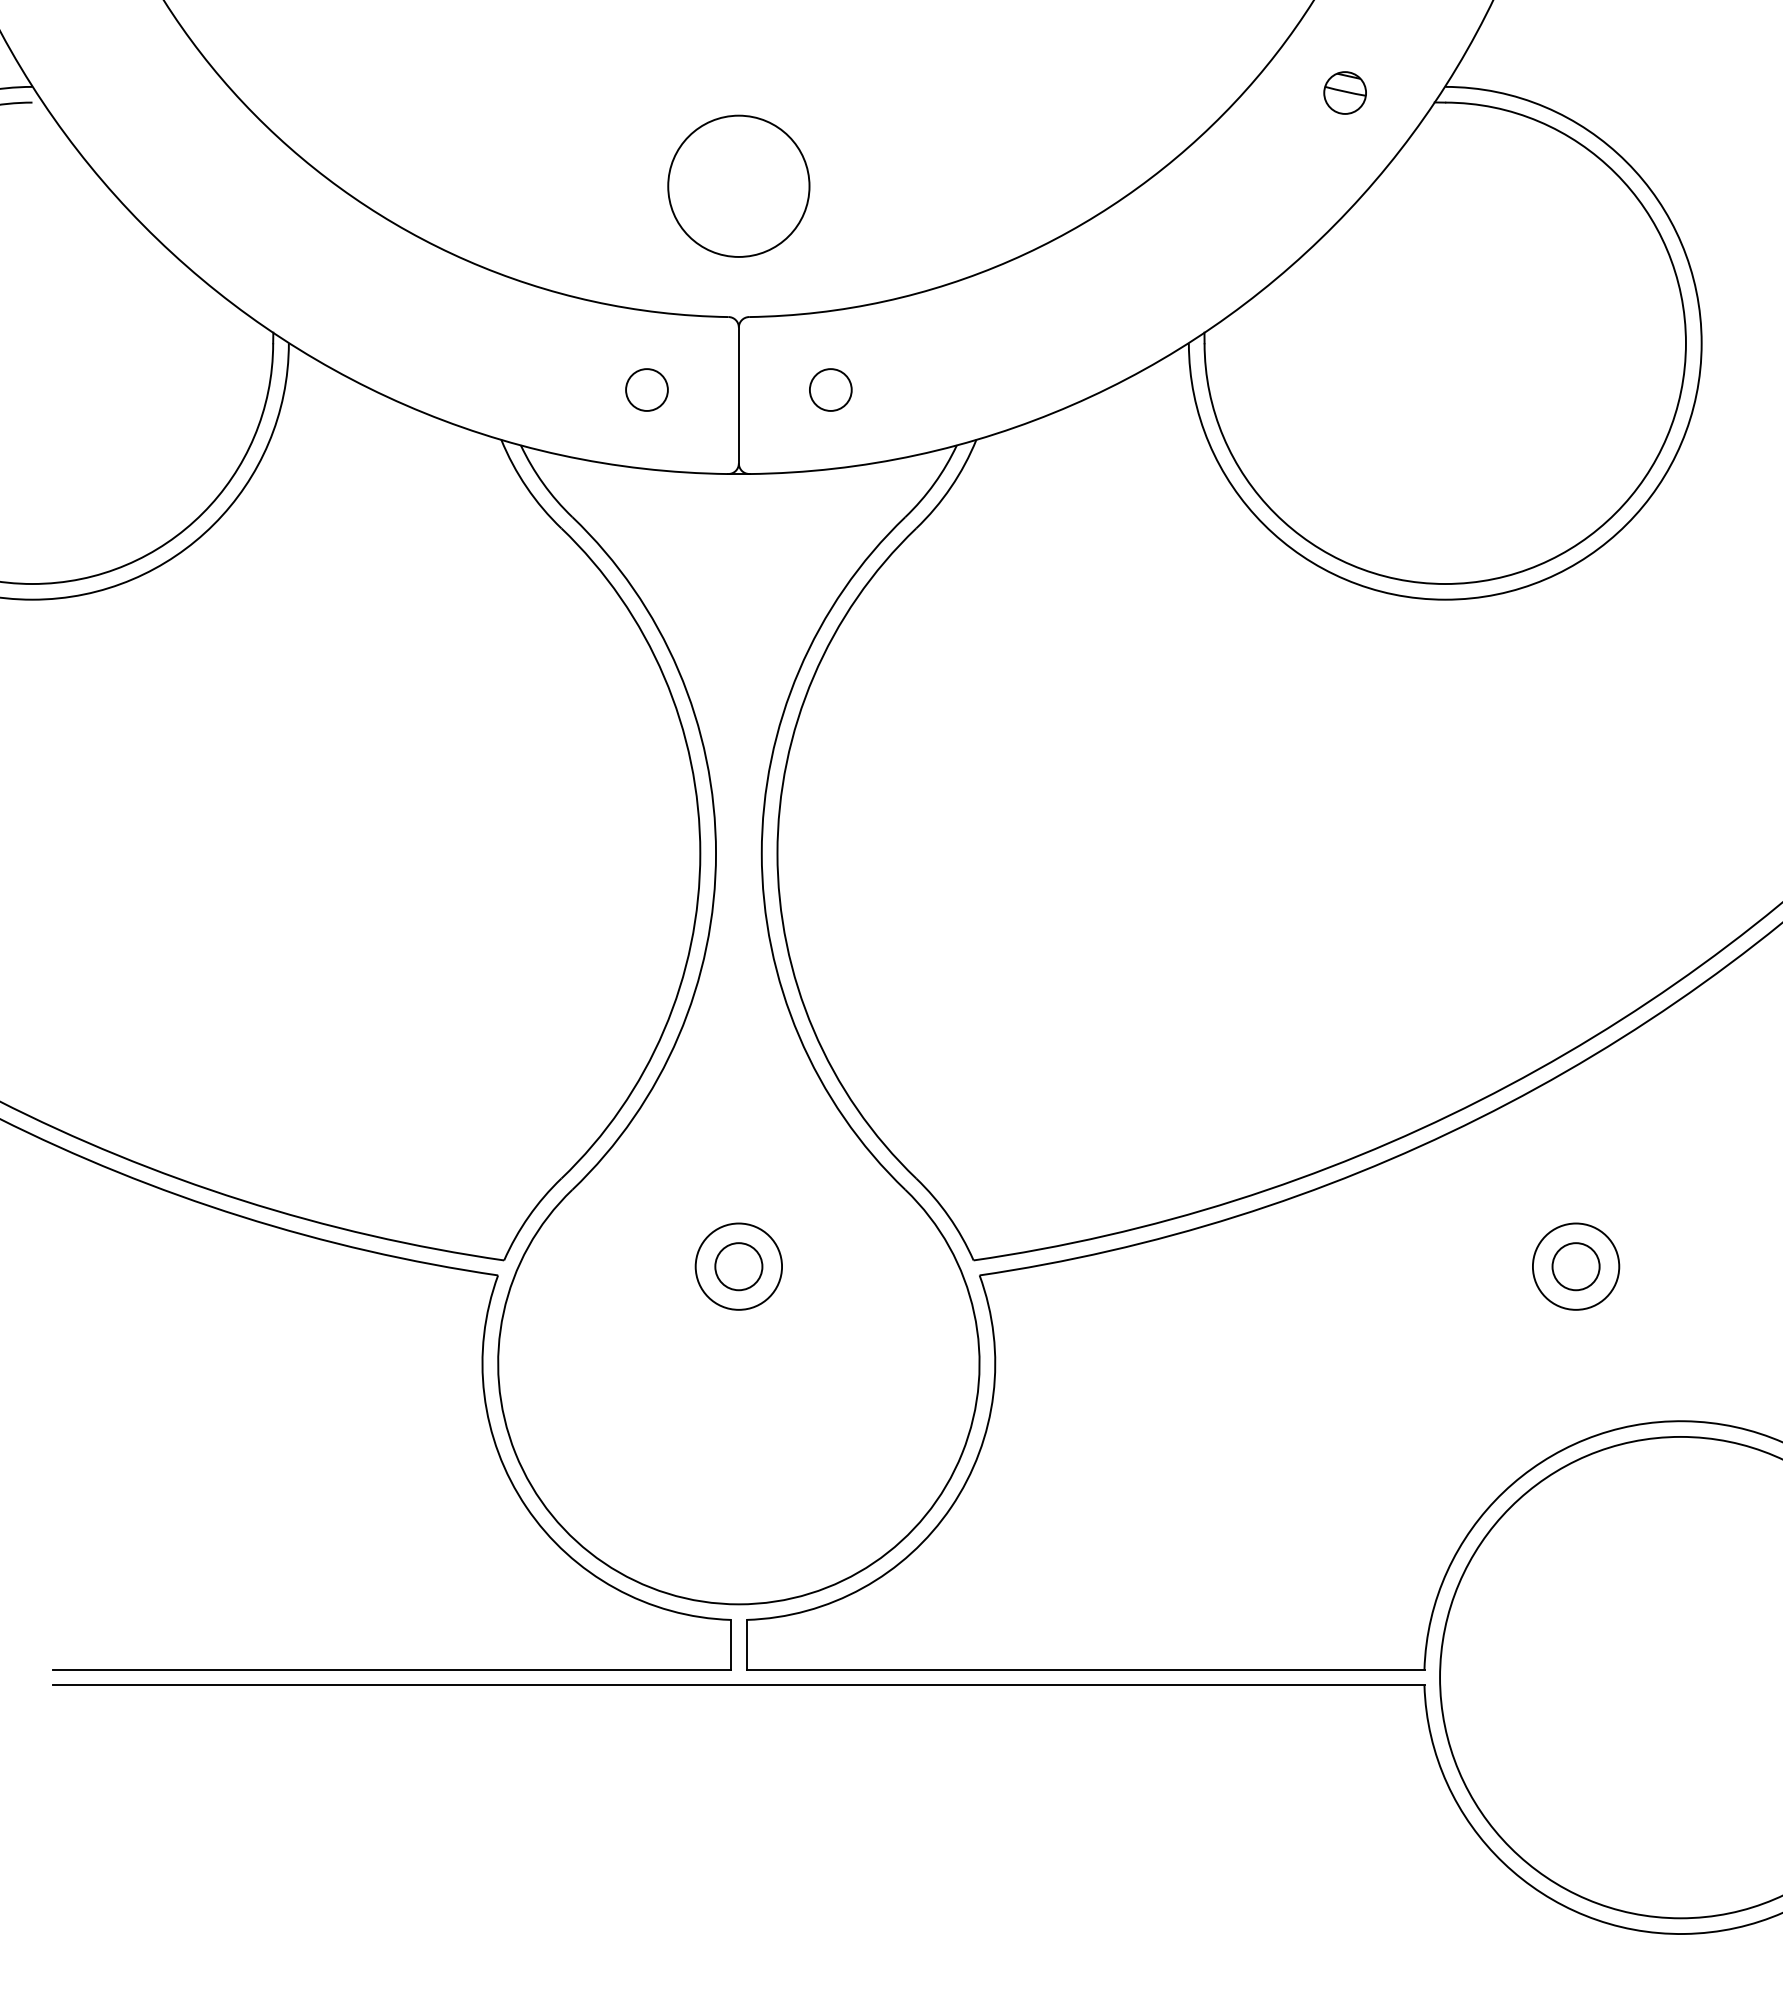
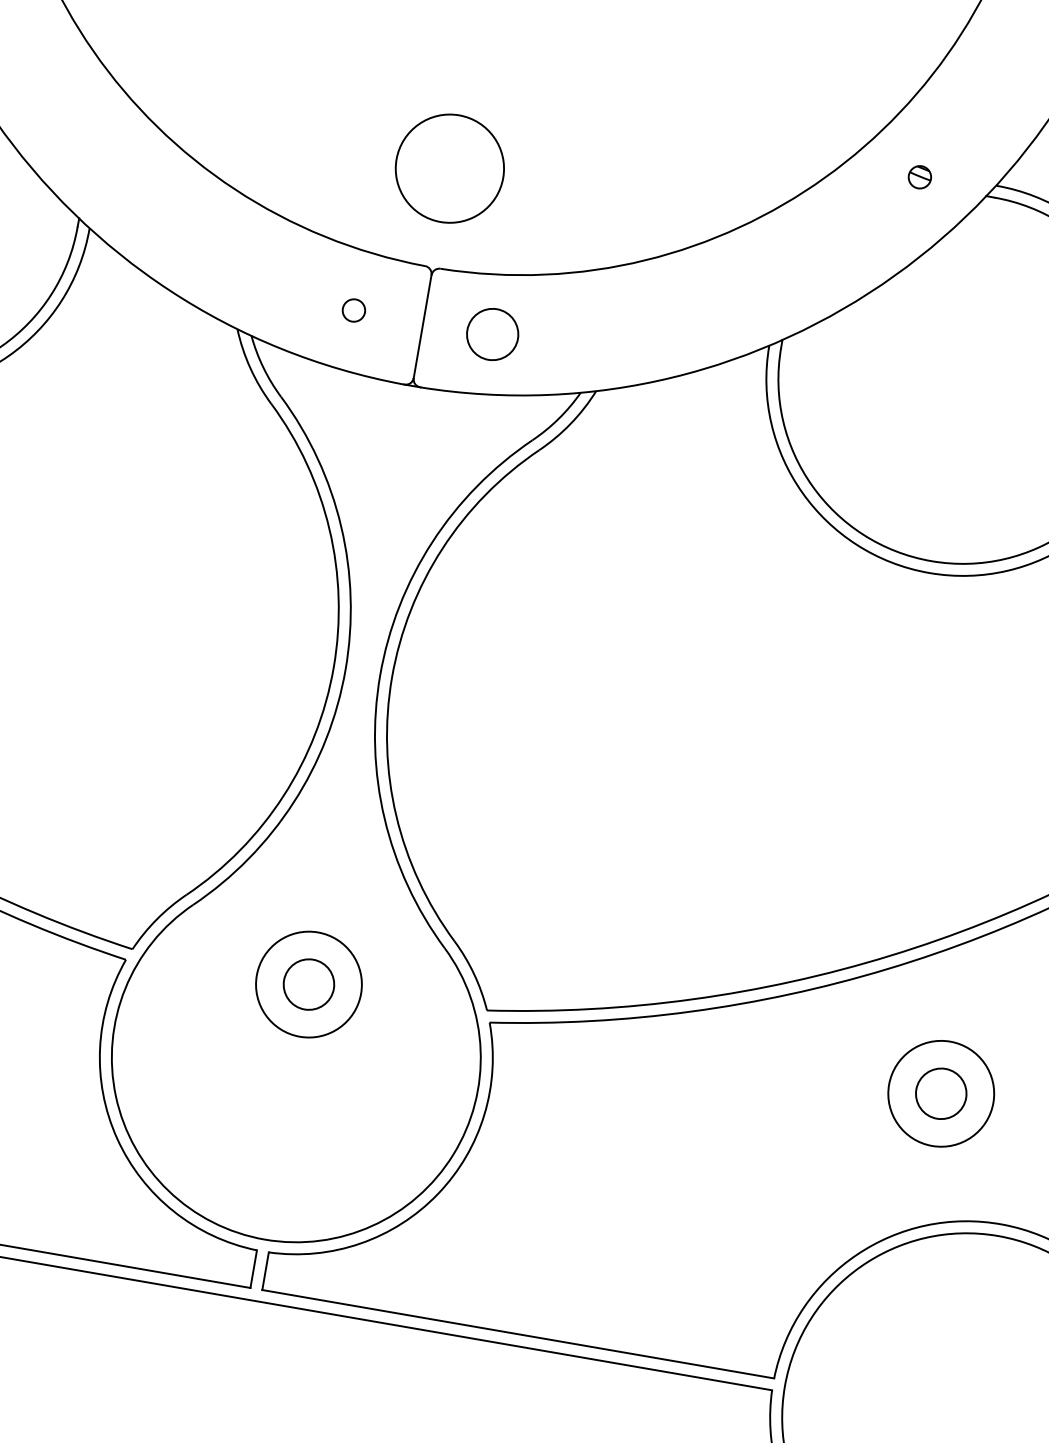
part: (1344, 92) -> (919, 176), size x0.7
circle: (646, 389) -> (353, 310), size x0.7
circle: (830, 389) -> (492, 334), size x1.6
circle: (738, 1266) -> (308, 984), size x1.4
circle: (738, 1266) -> (308, 984), size x1.6
circle: (1575, 1266) -> (940, 1093), size x1.4
circle: (1575, 1266) -> (940, 1093), size x1.6

